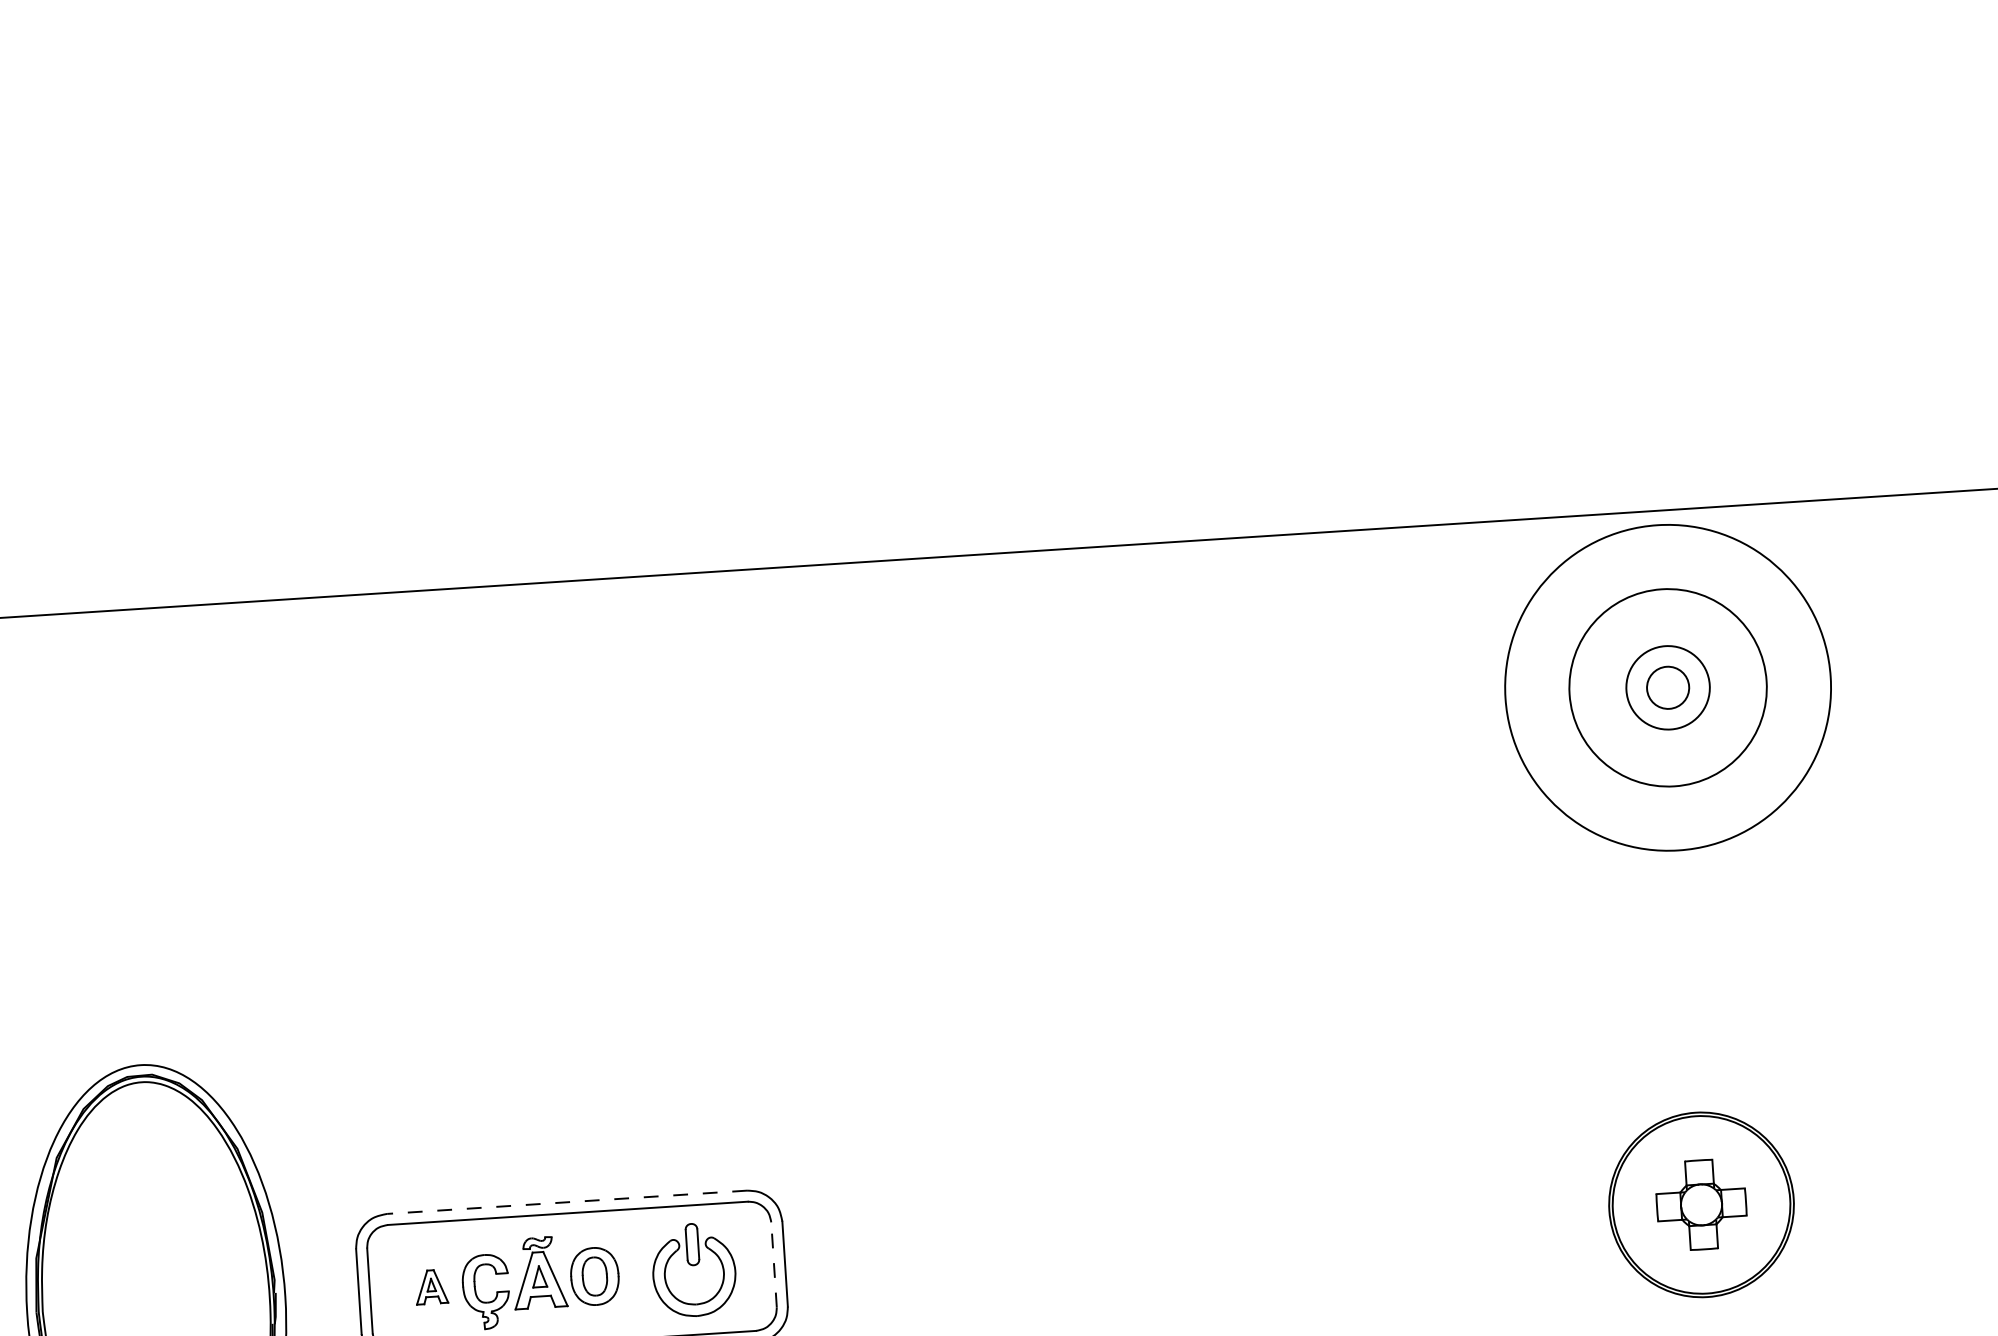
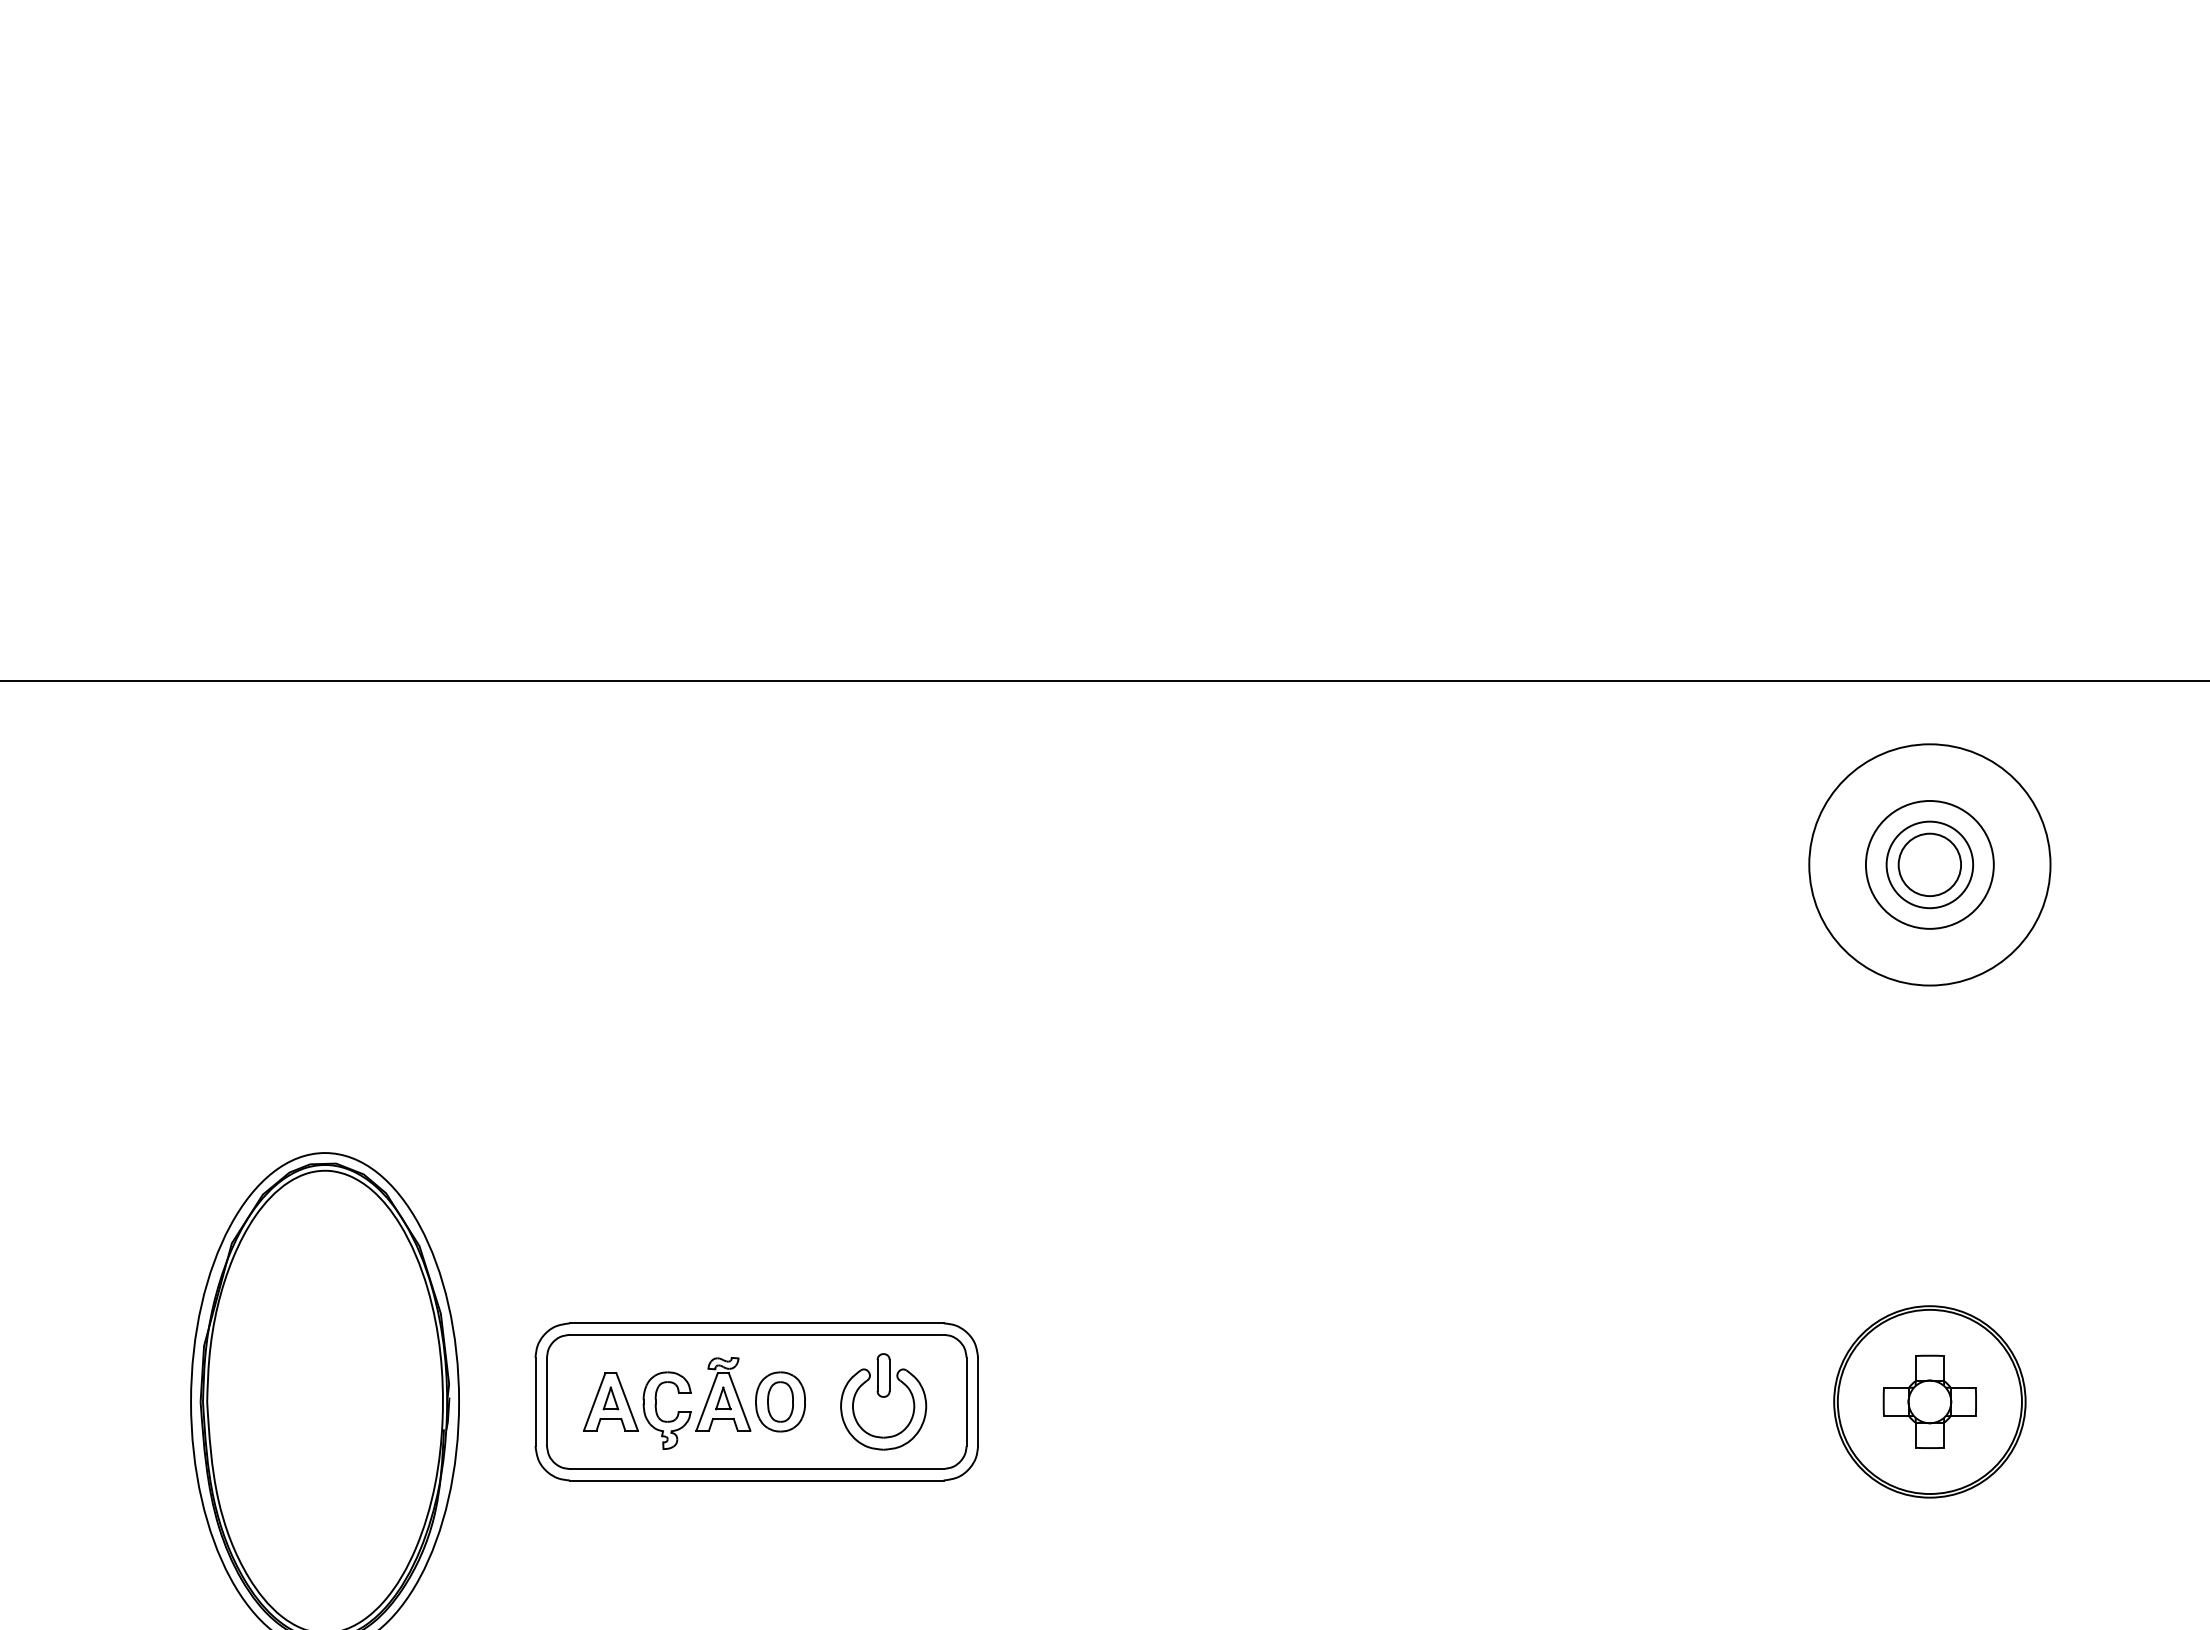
circle: (1667, 687) -> (1929, 864), size x0.62
circle: (1667, 687) -> (1929, 864), size x0.71
circle: (1667, 687) -> (1929, 864), size x1.43
line: (566, 1202) -> (756, 1323), dashed -> solid
line: (773, 1264) -> (966, 1401), dashed -> solid
part: (431, 1286) -> (610, 1401), size x1.67

